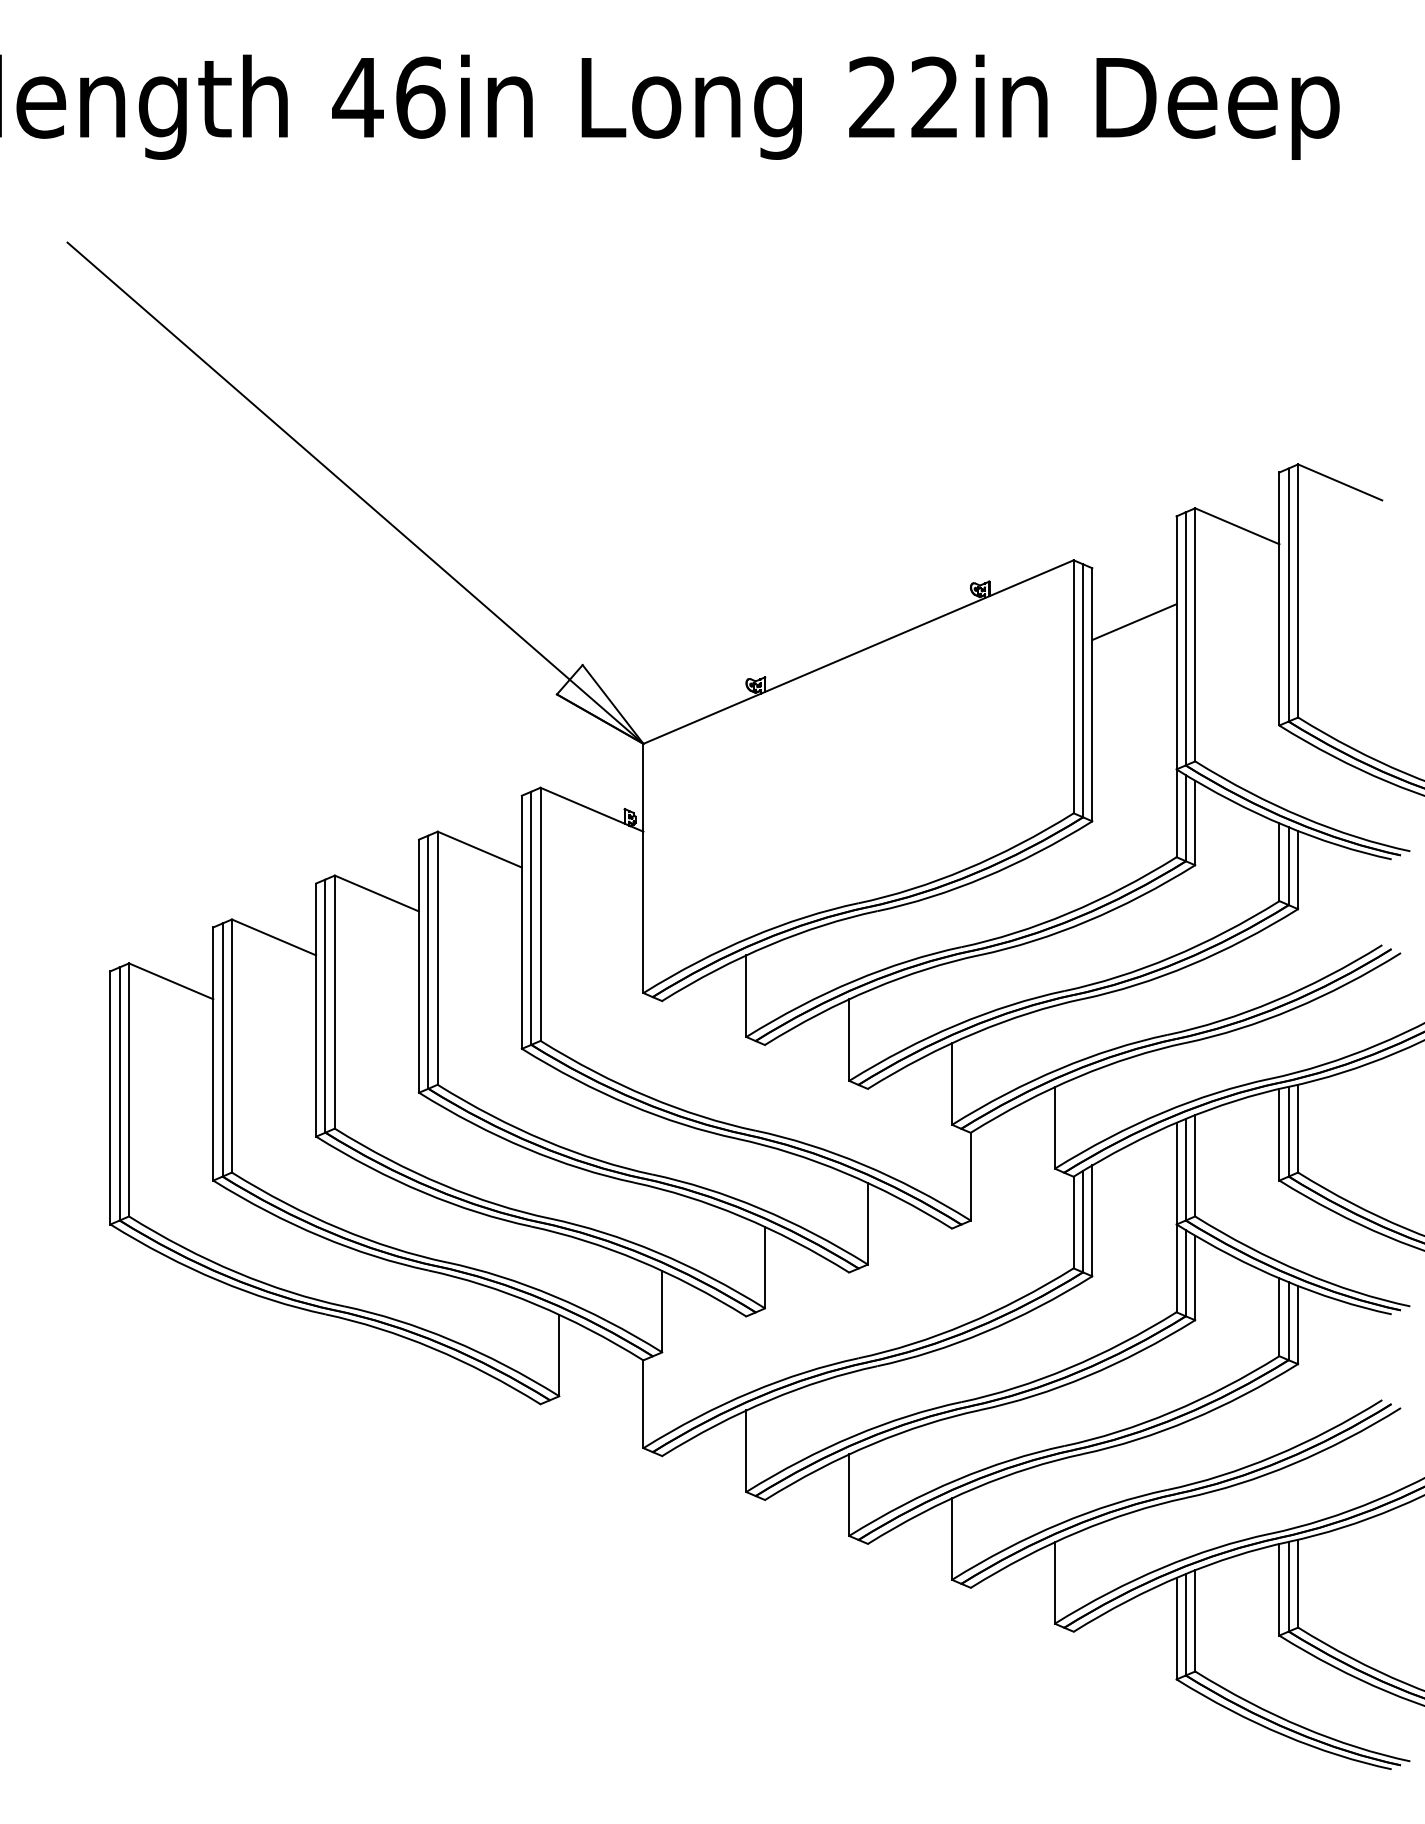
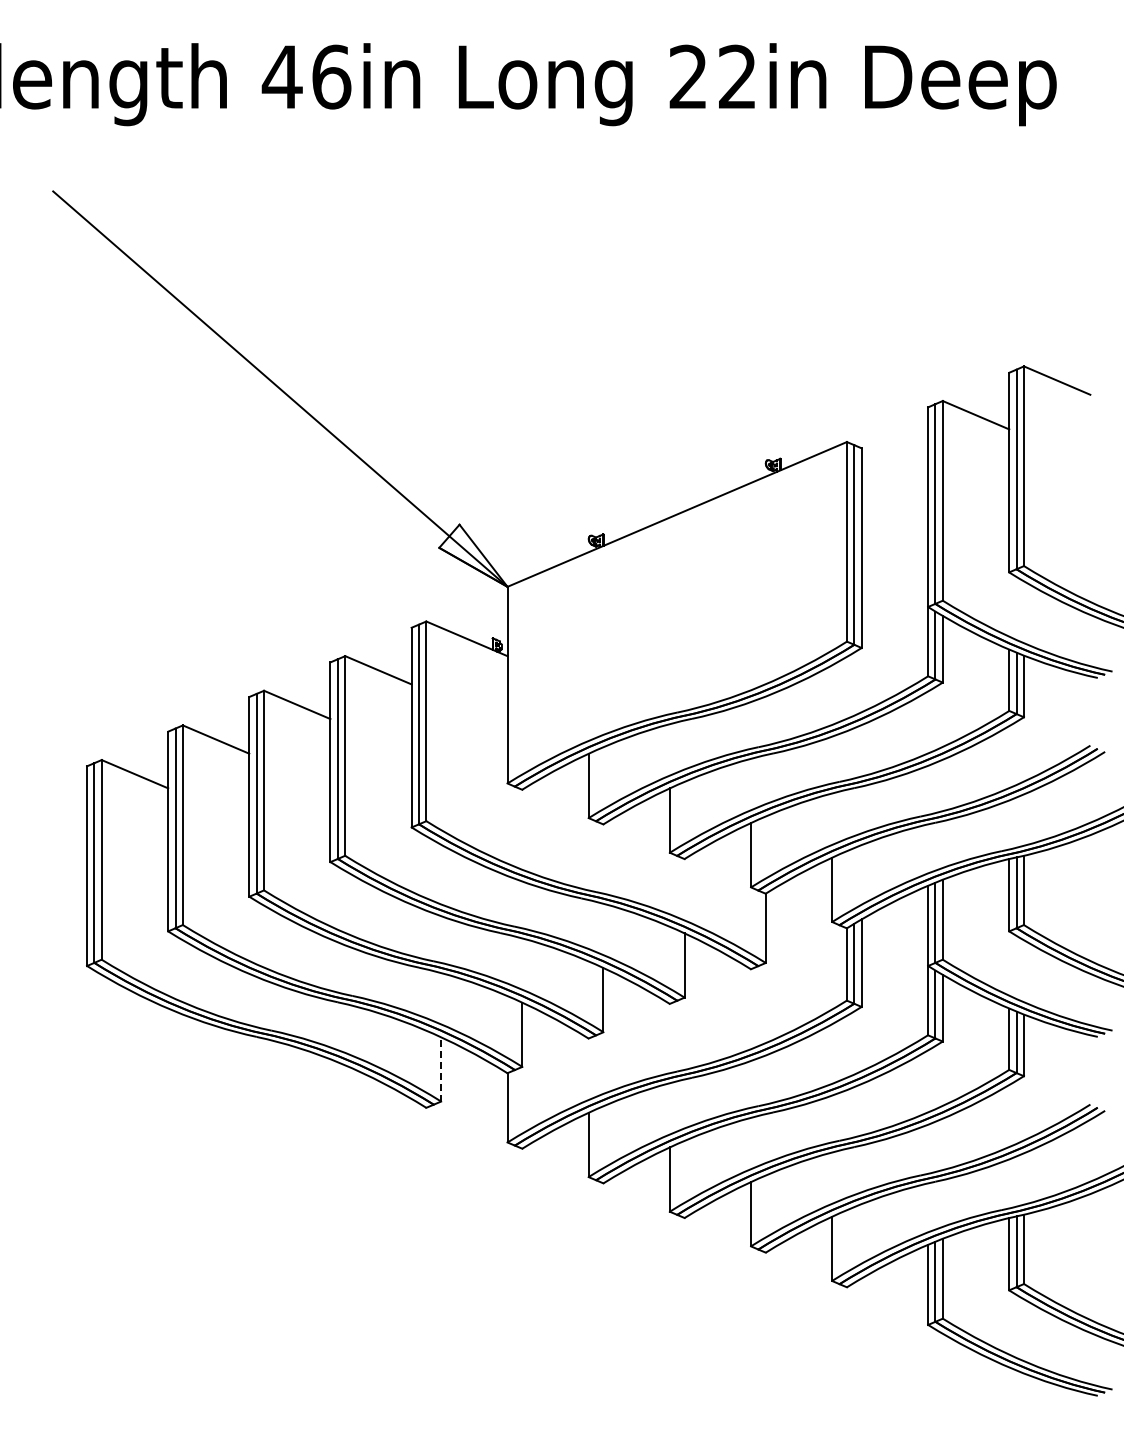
line: (1133, 621) -> (894, 490), removed
line: (559, 1354) -> (441, 1068), solid -> dashed

